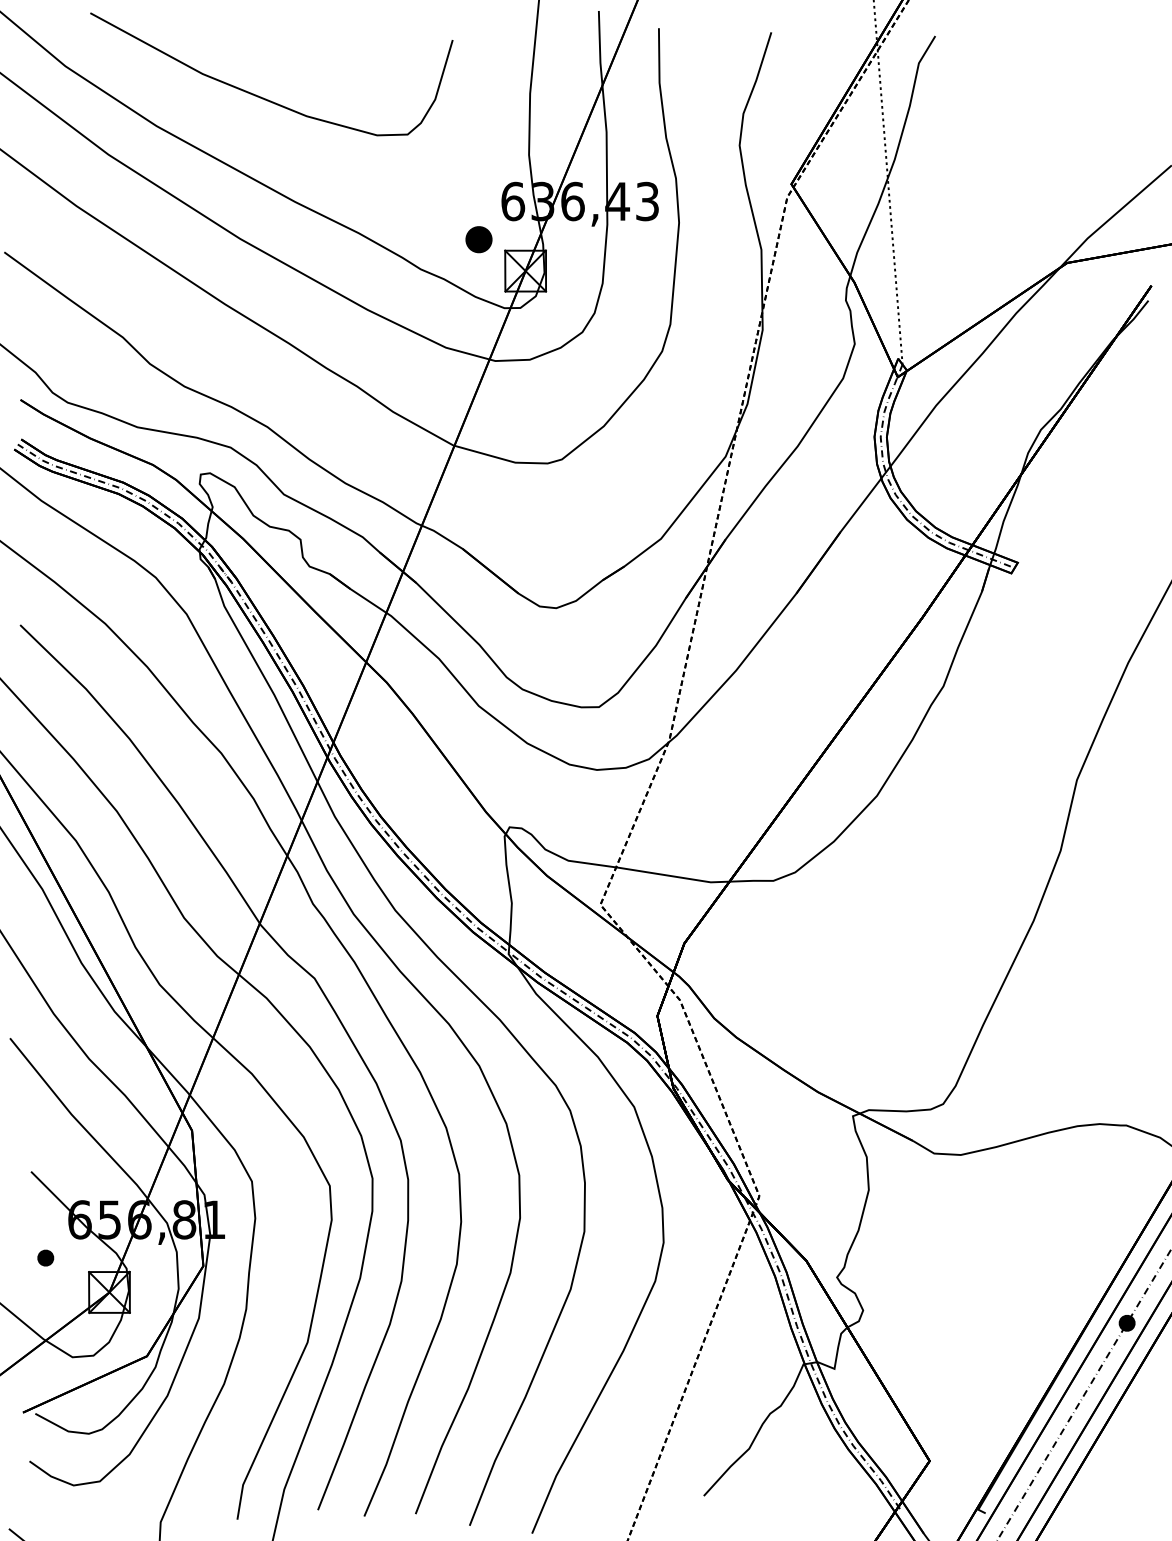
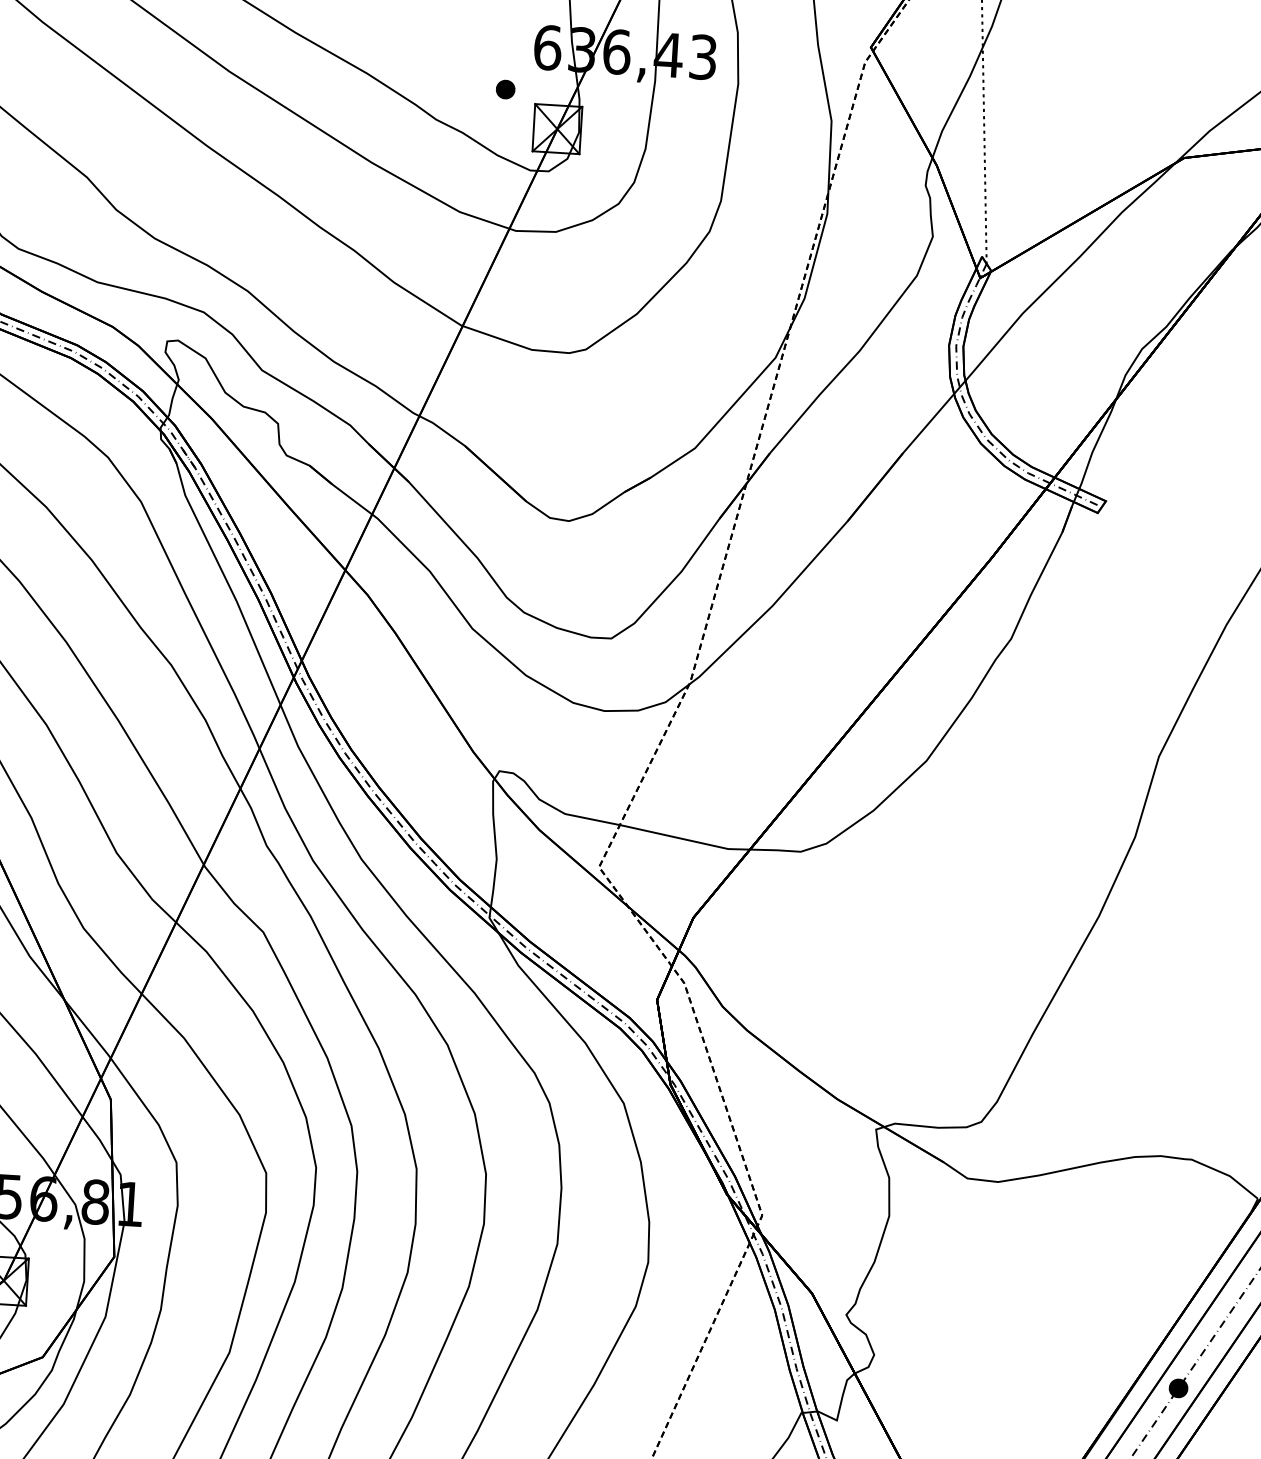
part: (478, 239) -> (505, 89), size x0.62

